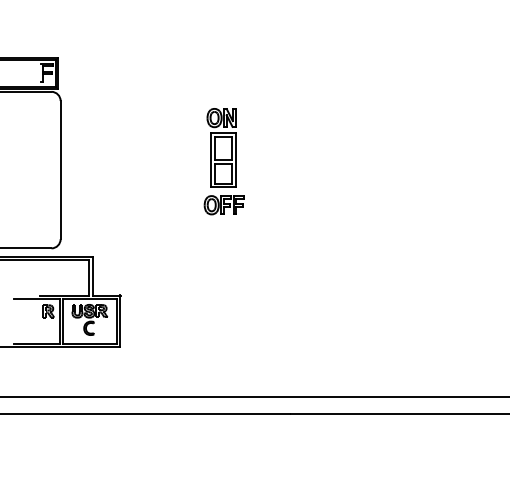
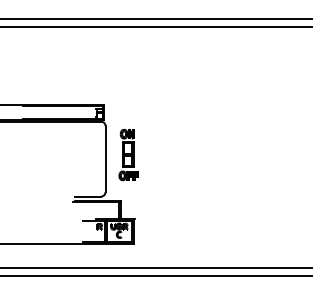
part: (223, 162) -> (128, 155), moved

